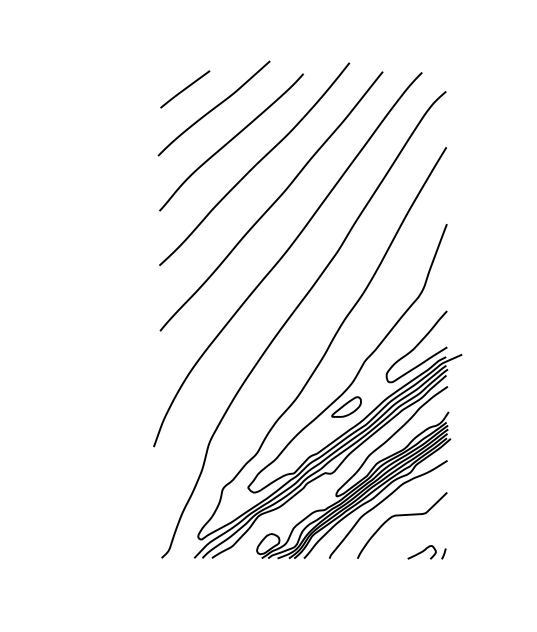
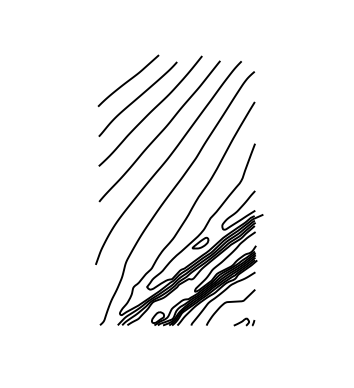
line: (184, 87) -> (112, 69), removed

